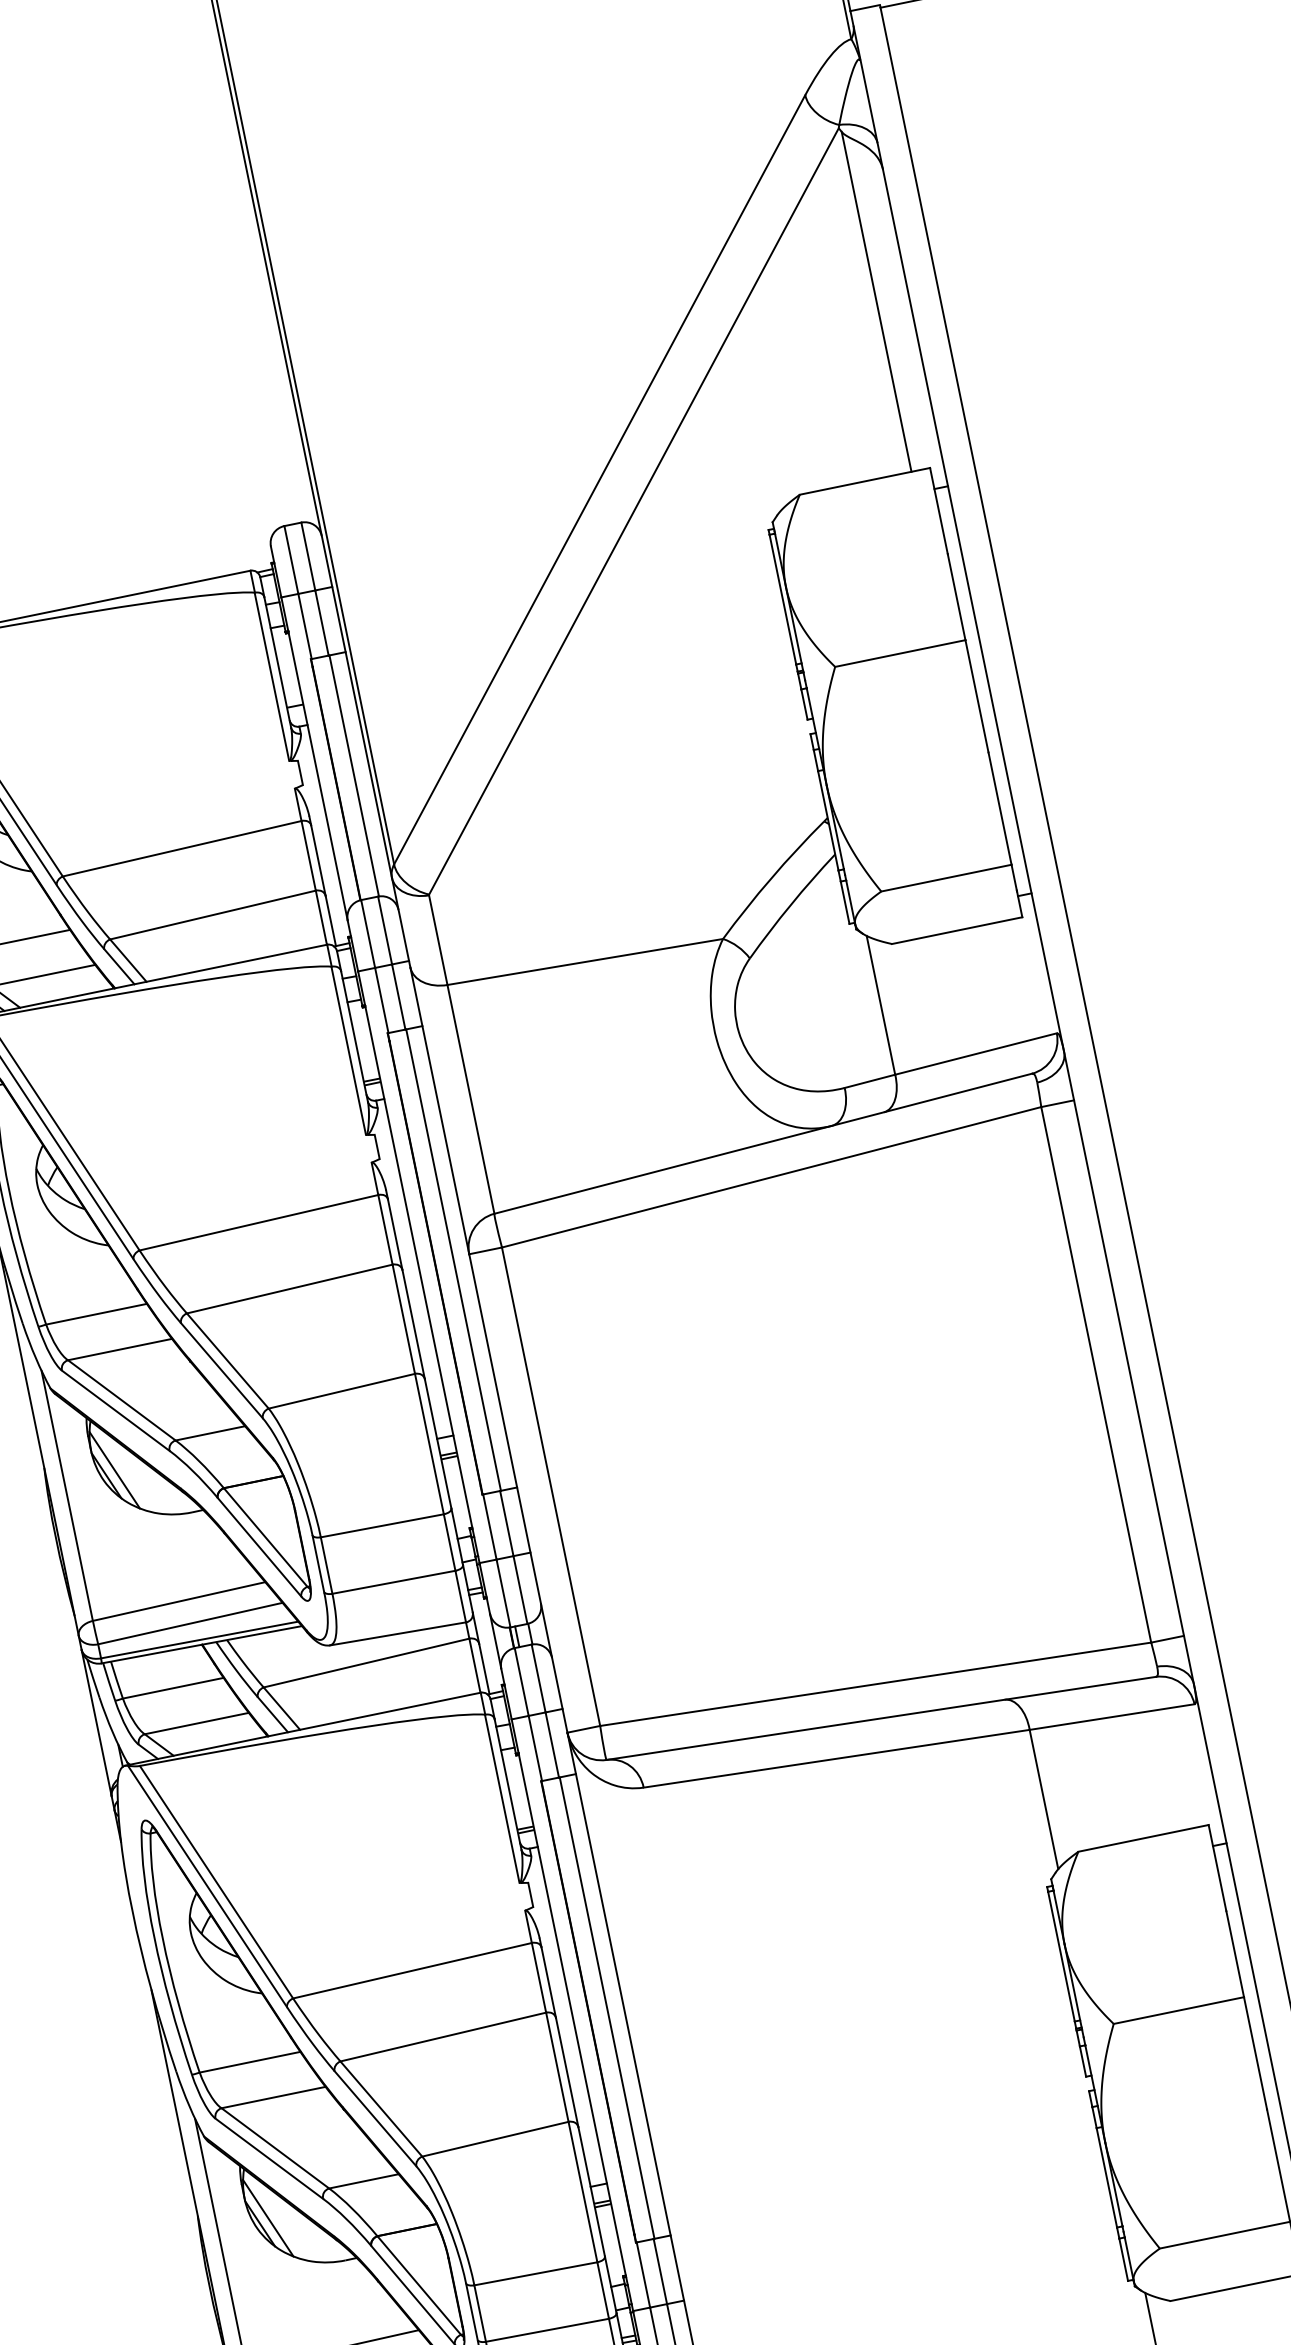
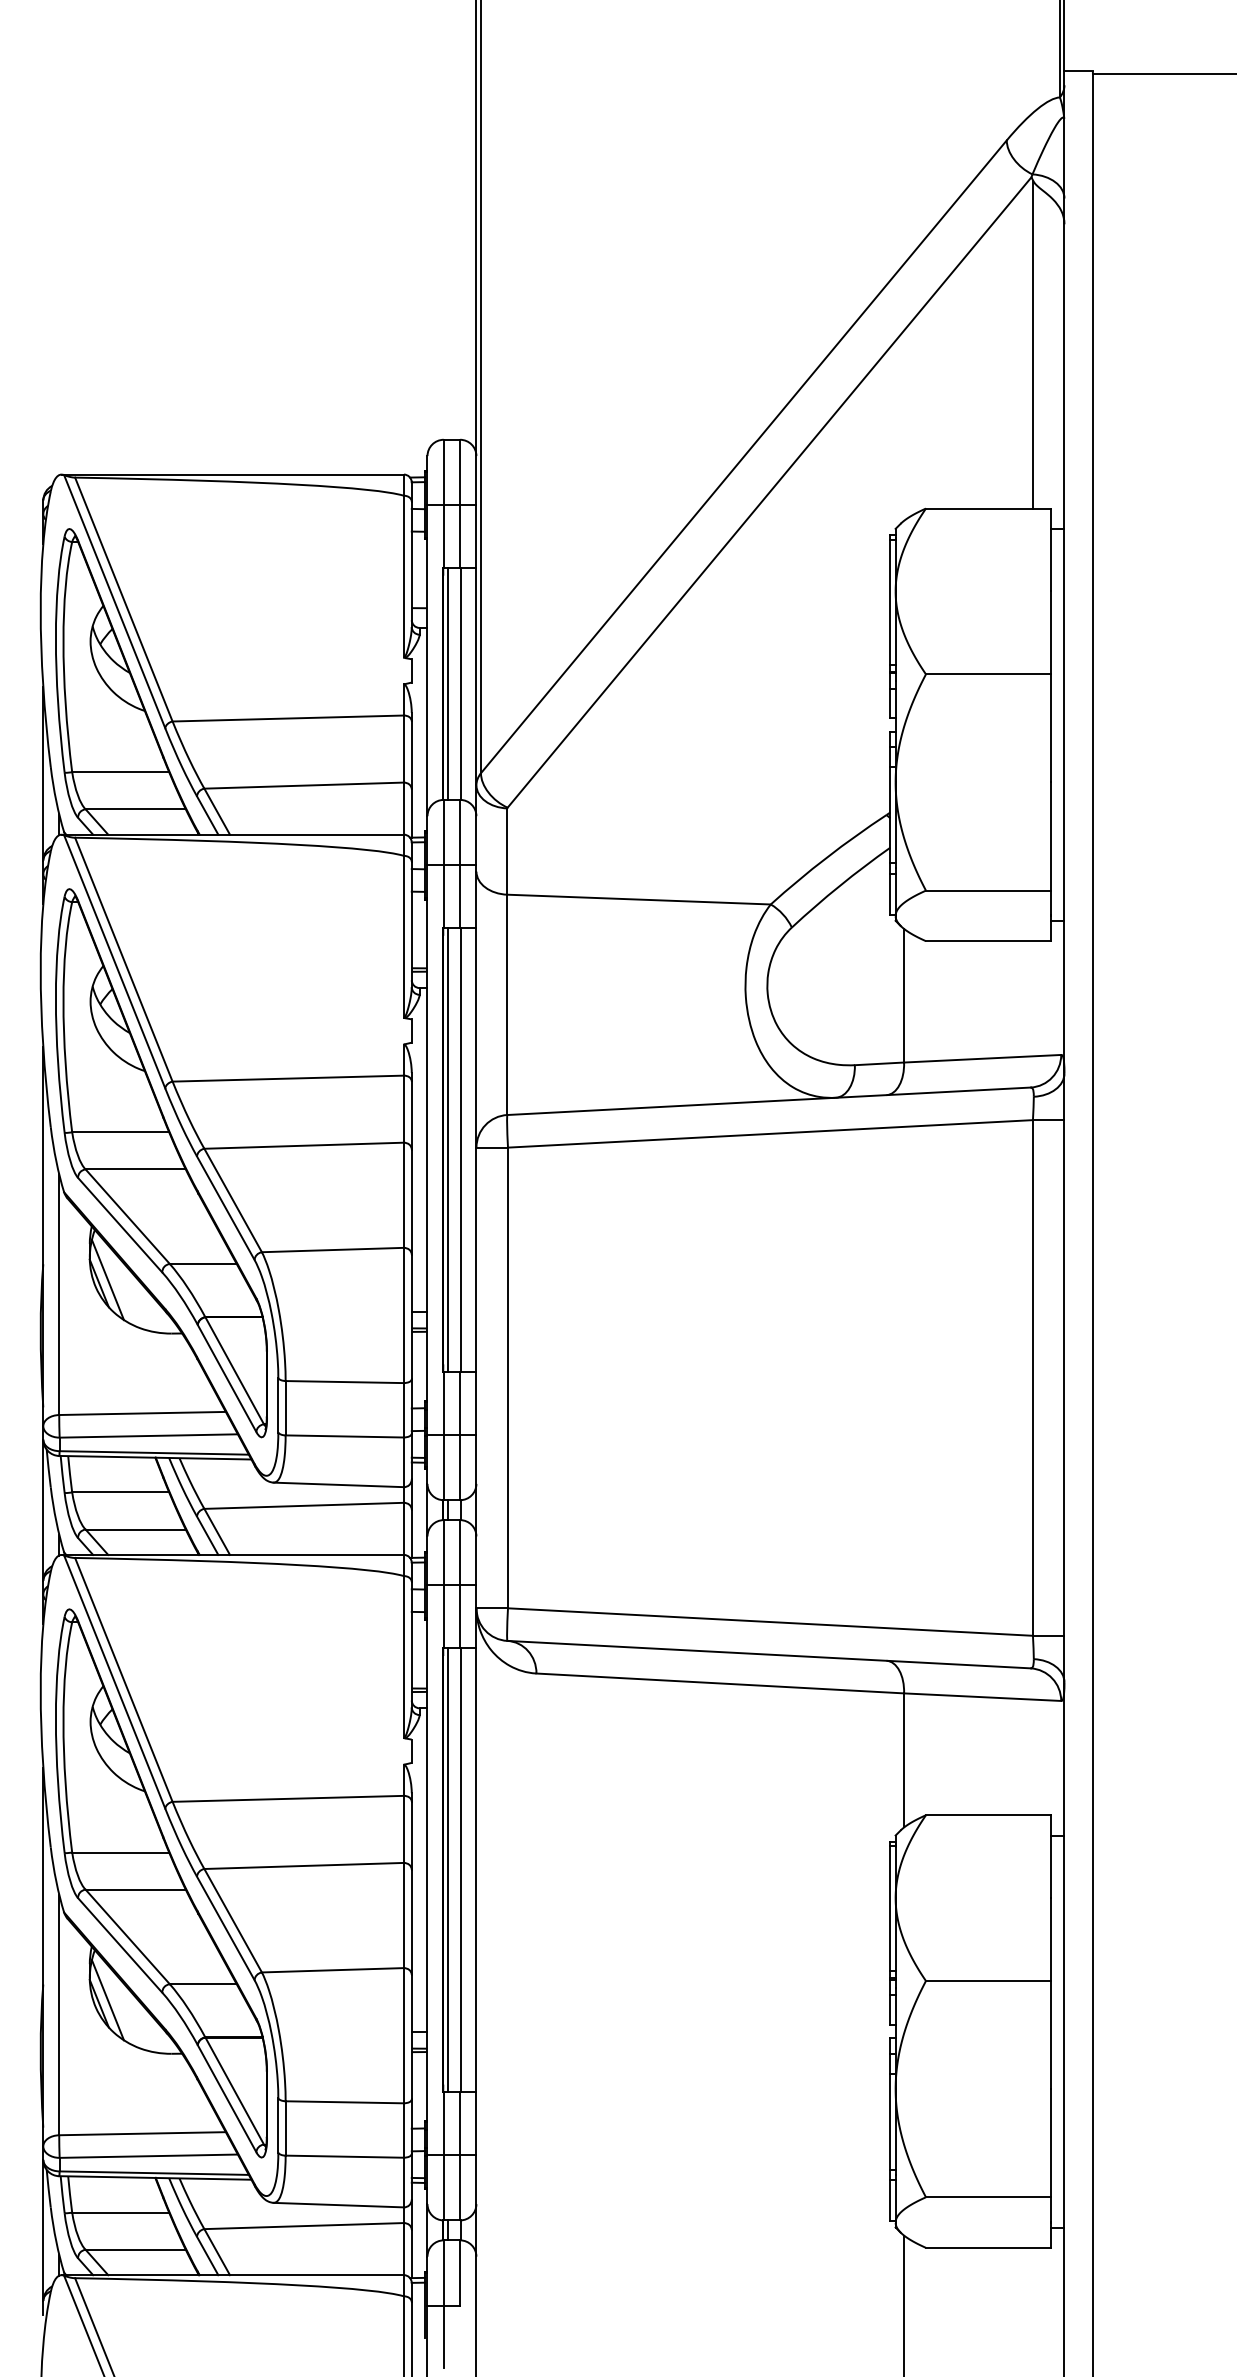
line: (341, 778) -> (448, 683), added
line: (440, 1262) -> (448, 1149), added
line: (594, 2010) -> (448, 1870), added

